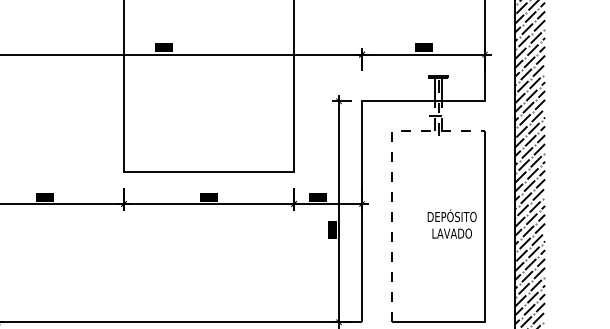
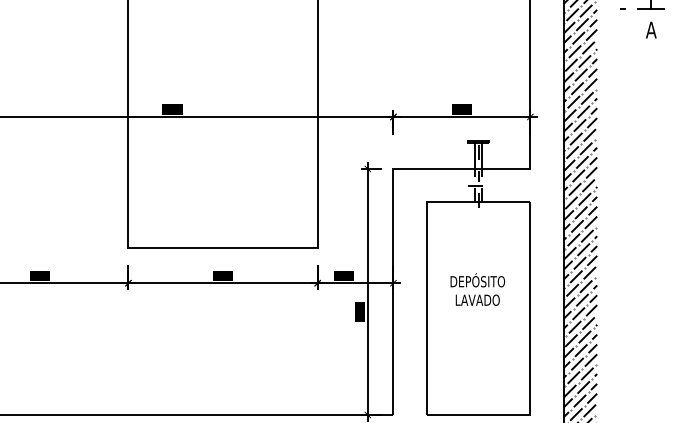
line: (391, 179) -> (426, 256), dashed -> solid
text: (451, 223) -> (477, 289), moved

